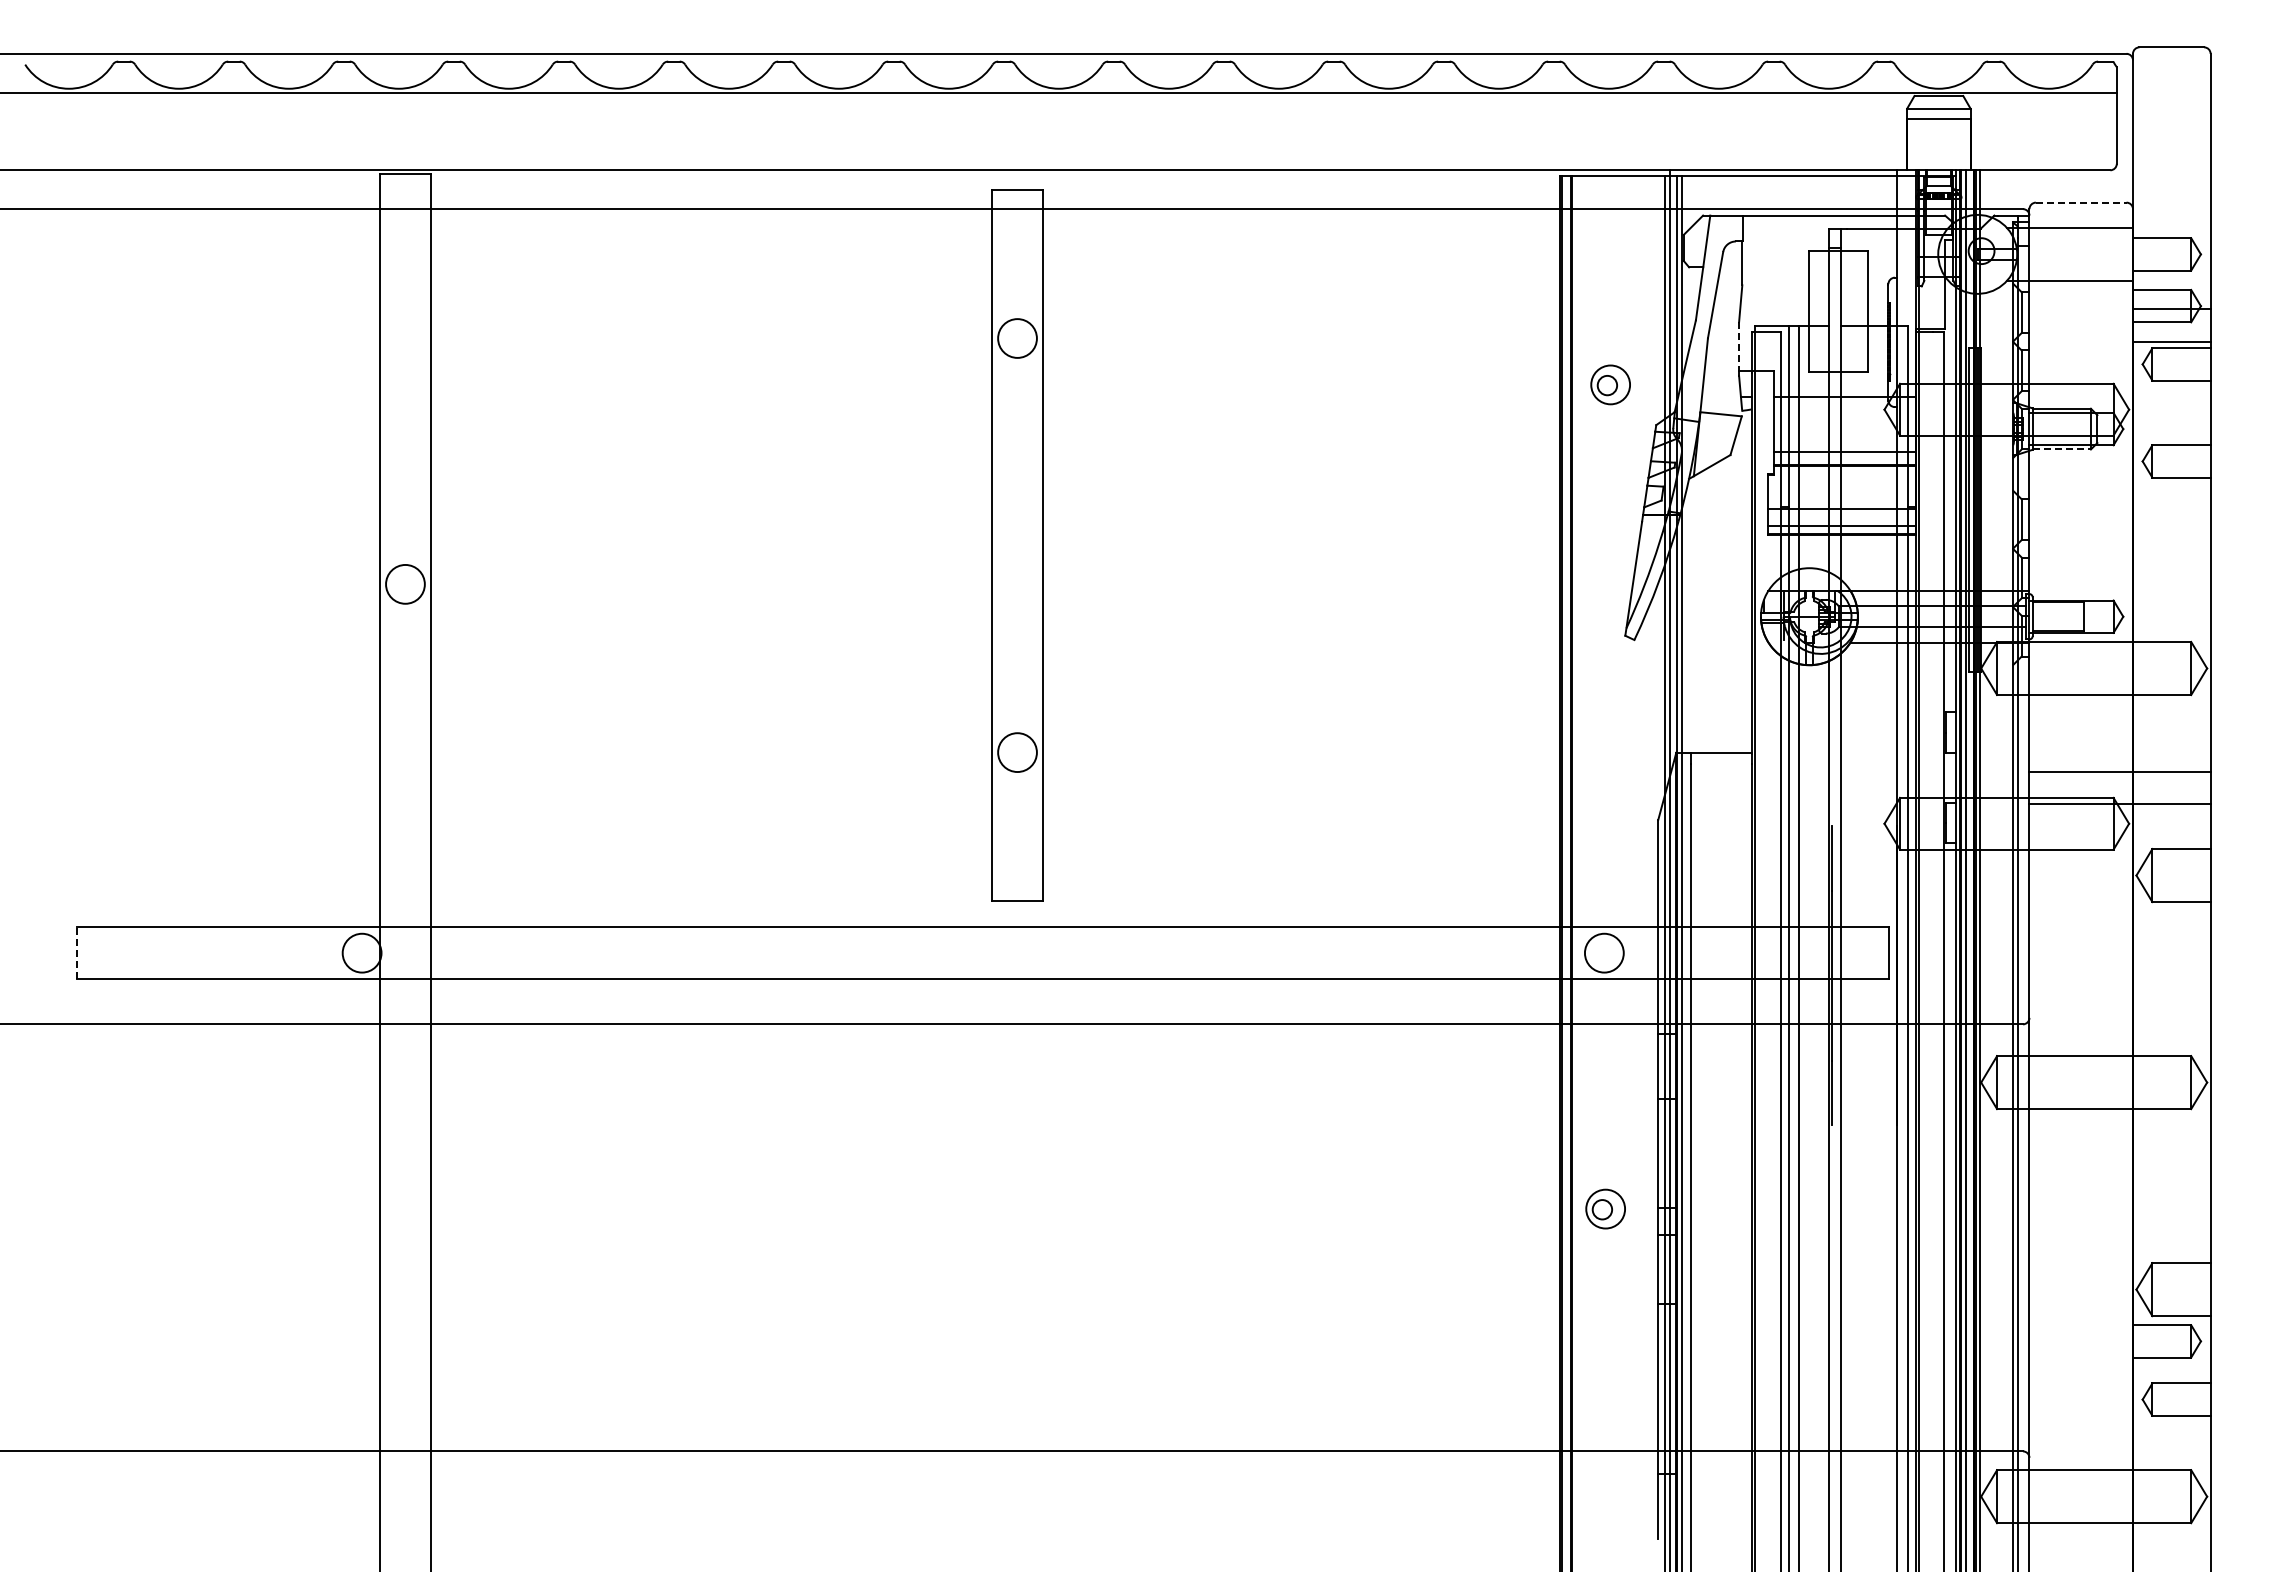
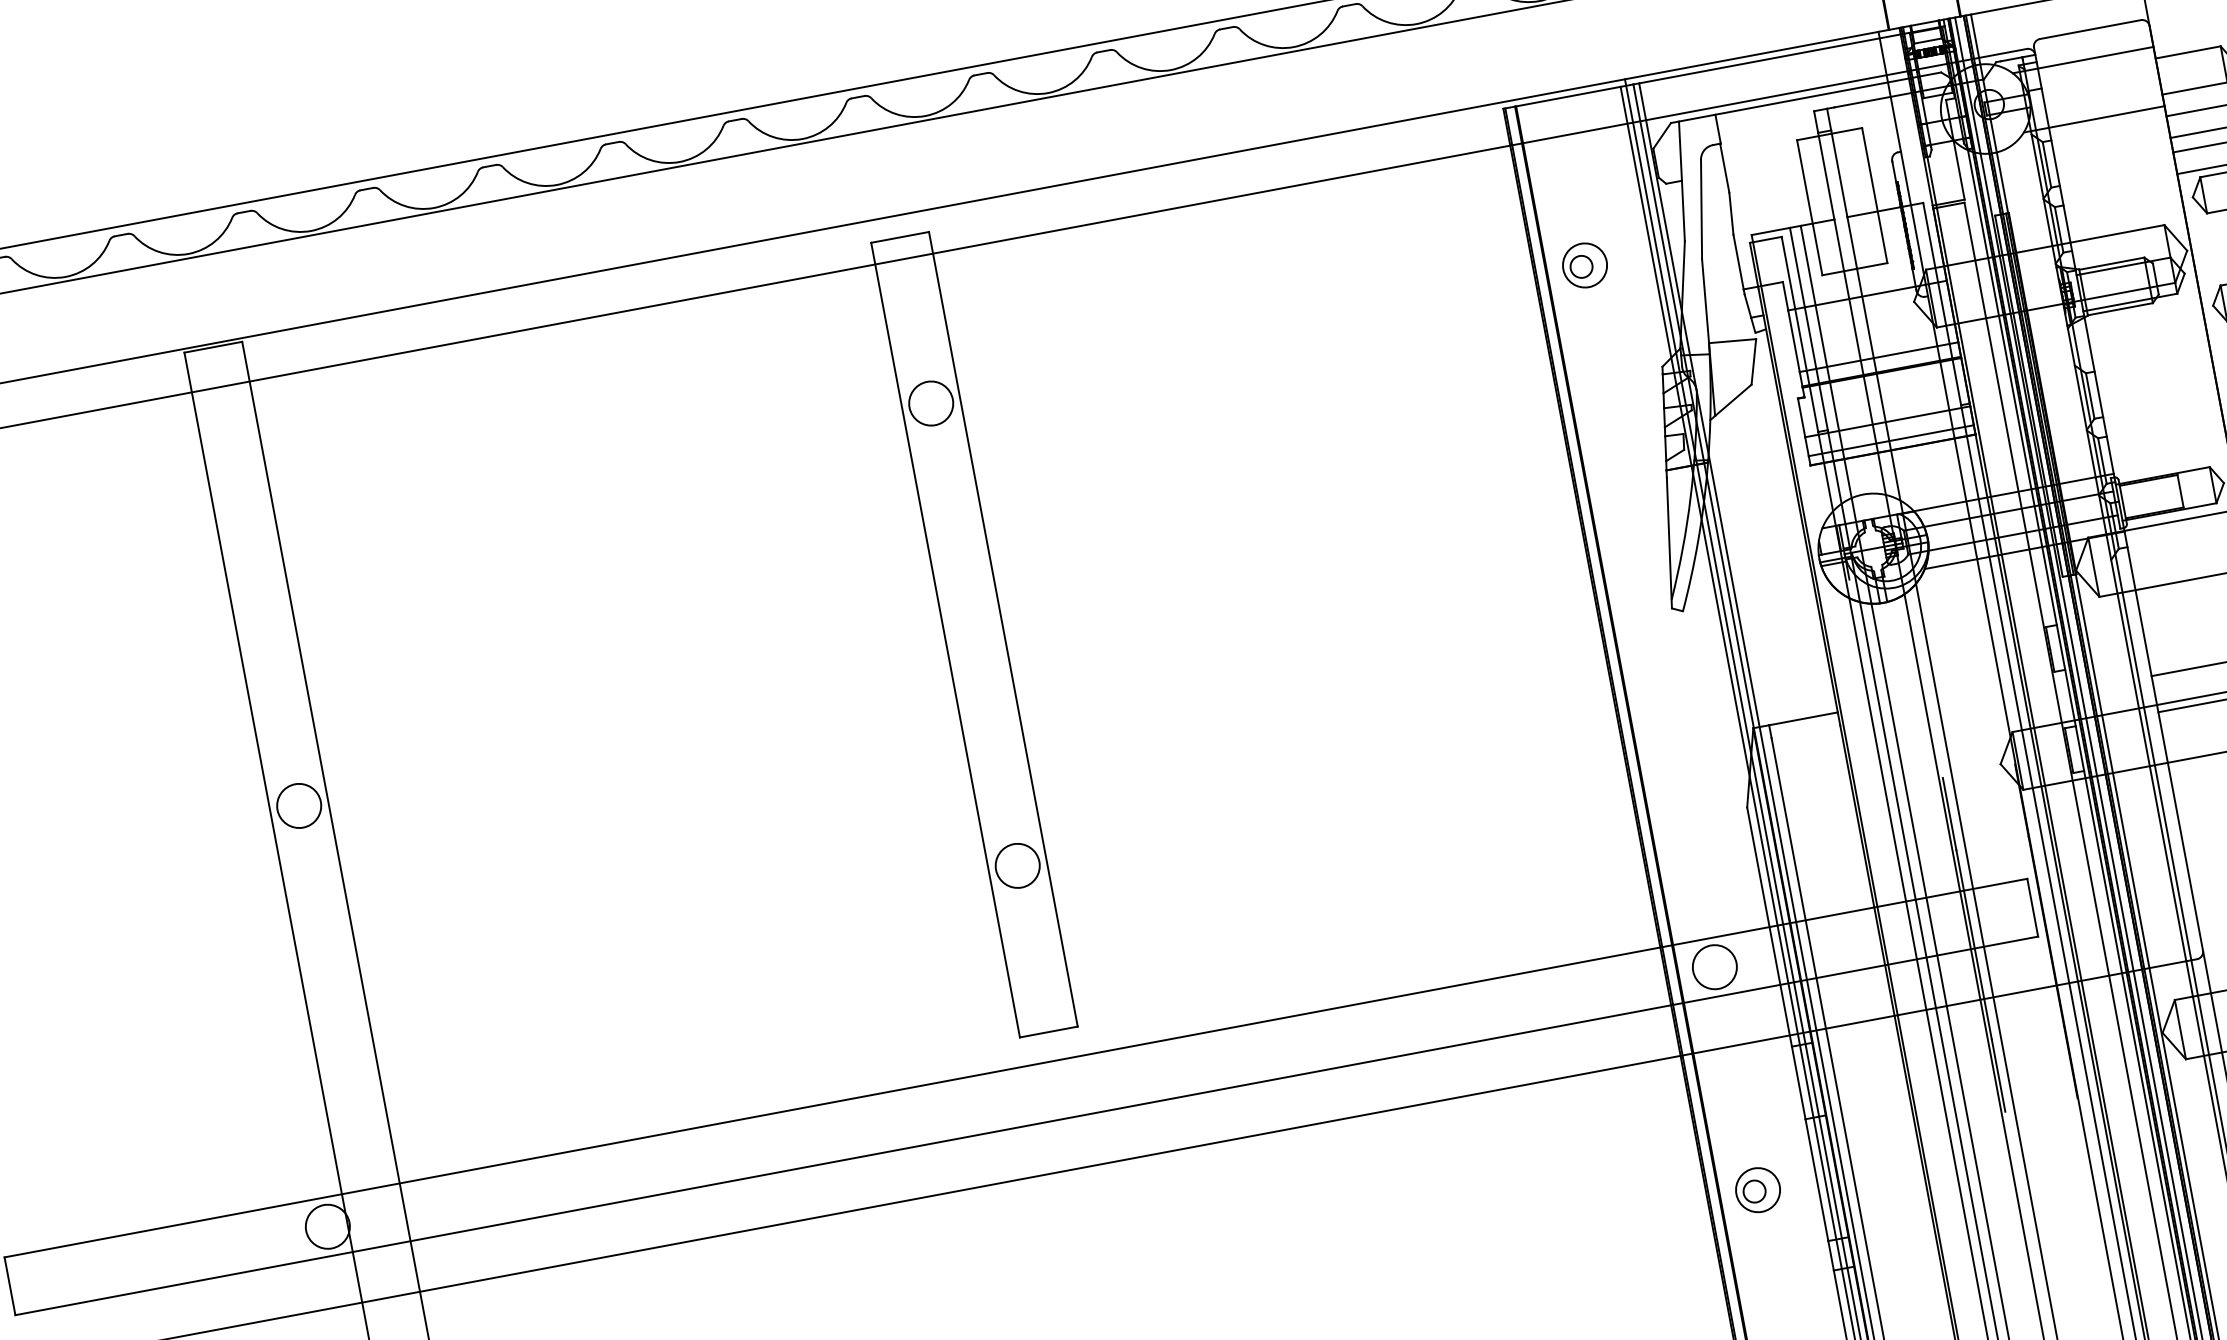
line: (2081, 202) -> (2090, 29), dashed -> solid
line: (1739, 347) -> (1739, 262), dashed -> solid
part: (1610, 384) -> (1584, 265), moved
line: (2062, 449) -> (2121, 309), dashed -> solid
line: (77, 953) -> (10, 1286), dashed -> solid
part: (1605, 1208) -> (1757, 1189), moved

